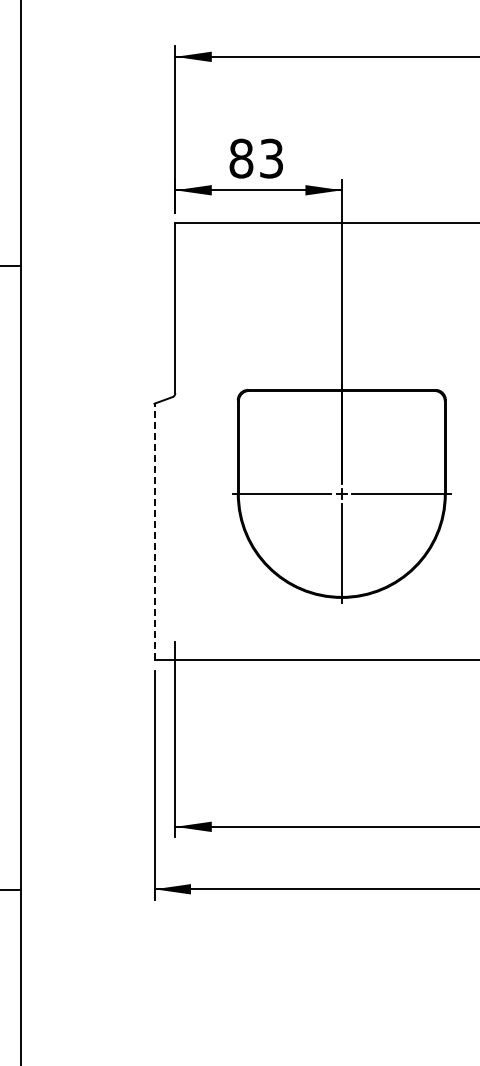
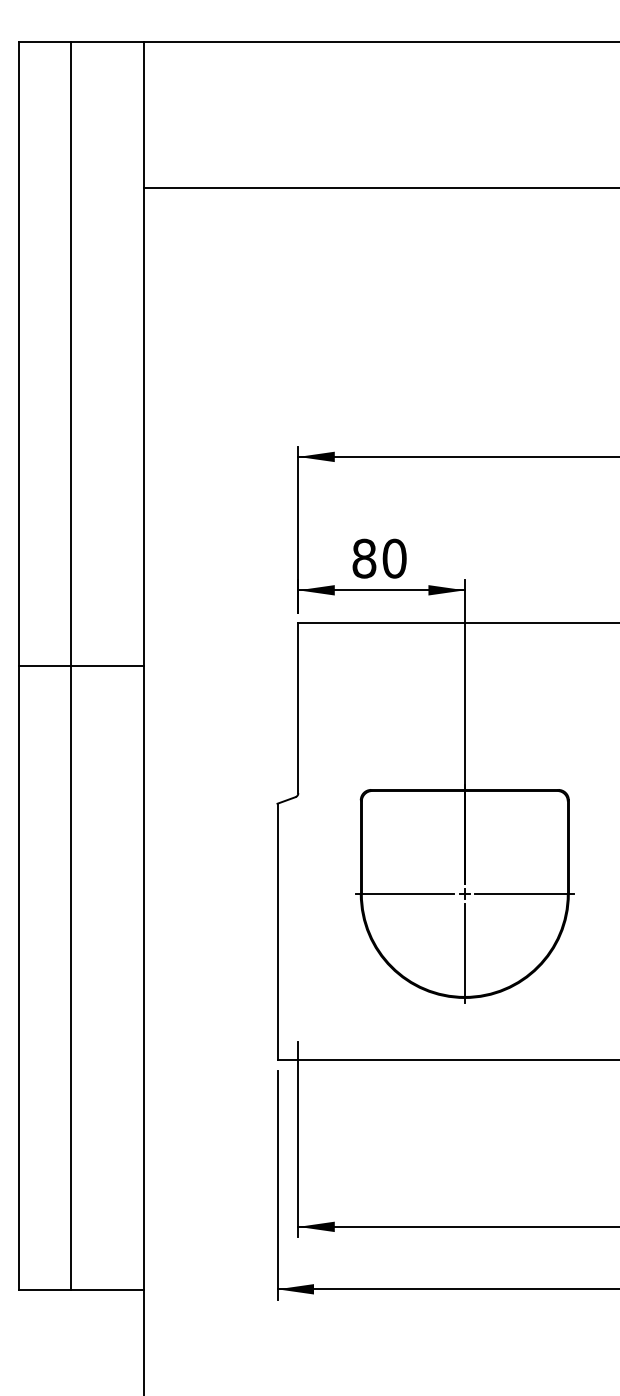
text: (271, 158) -> (394, 558), 83 -> 80
line: (154, 531) -> (277, 931), dashed -> solid

